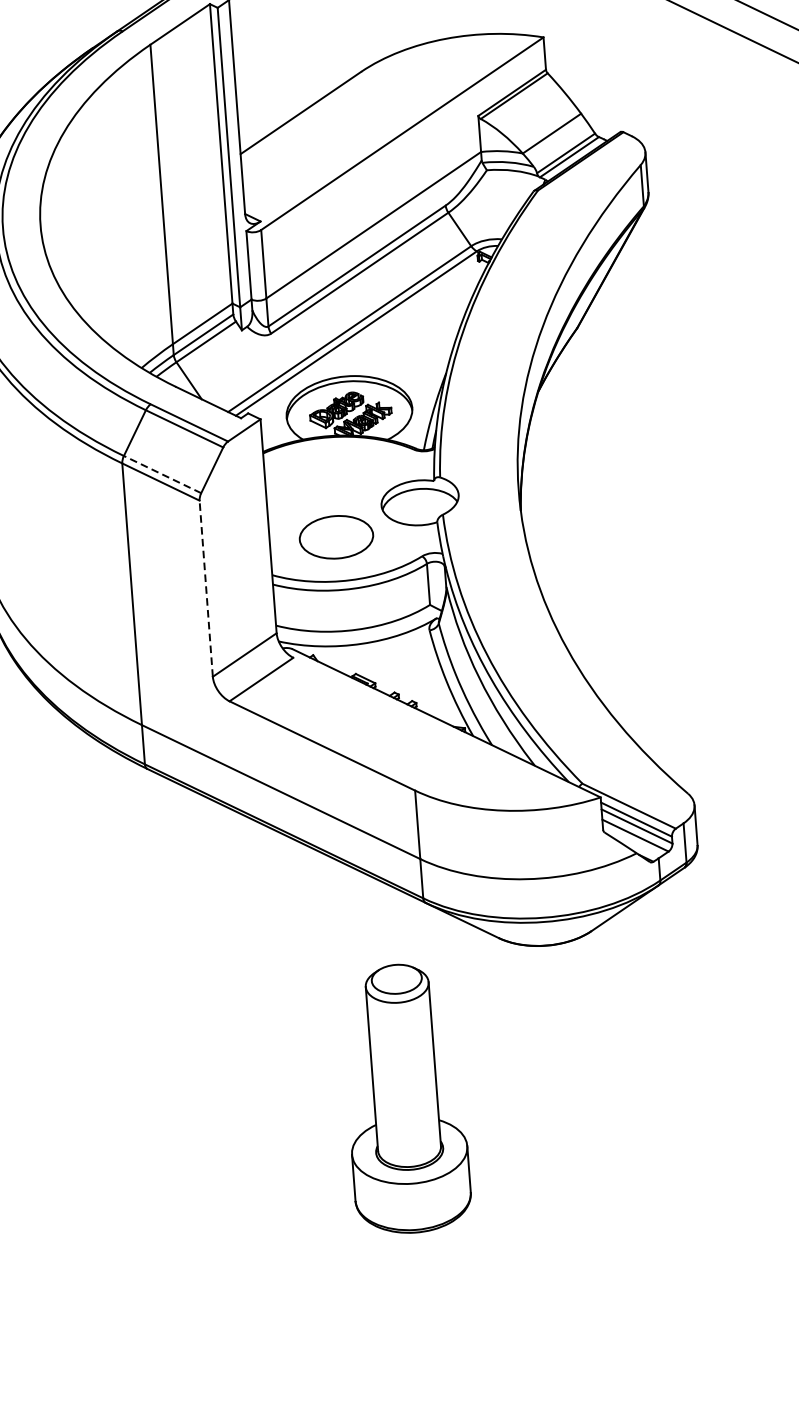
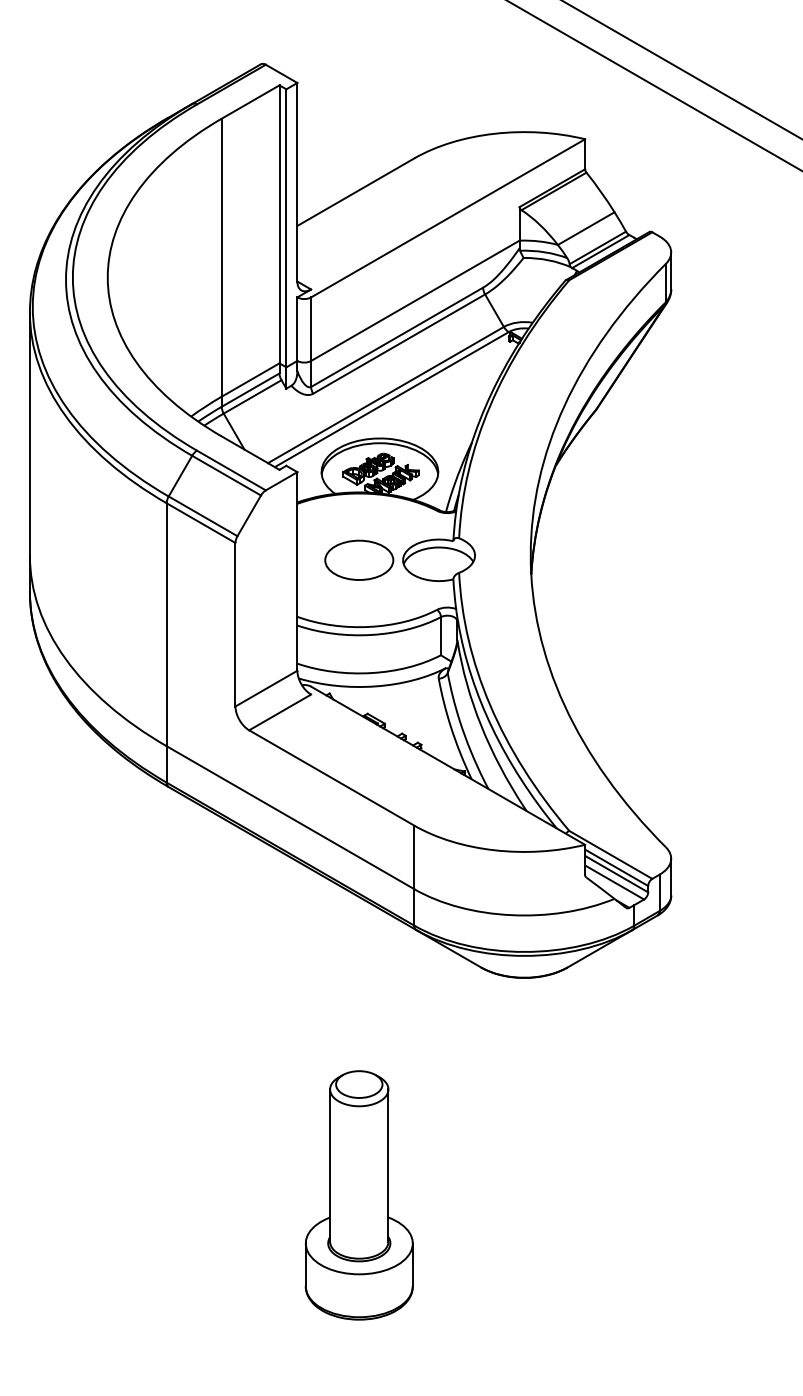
line: (163, 474) -> (203, 516), dashed -> solid
part: (336, 536) -> (359, 559), moved
line: (206, 588) -> (235, 624), dashed -> solid
part: (404, 1098) -> (358, 1195), moved

